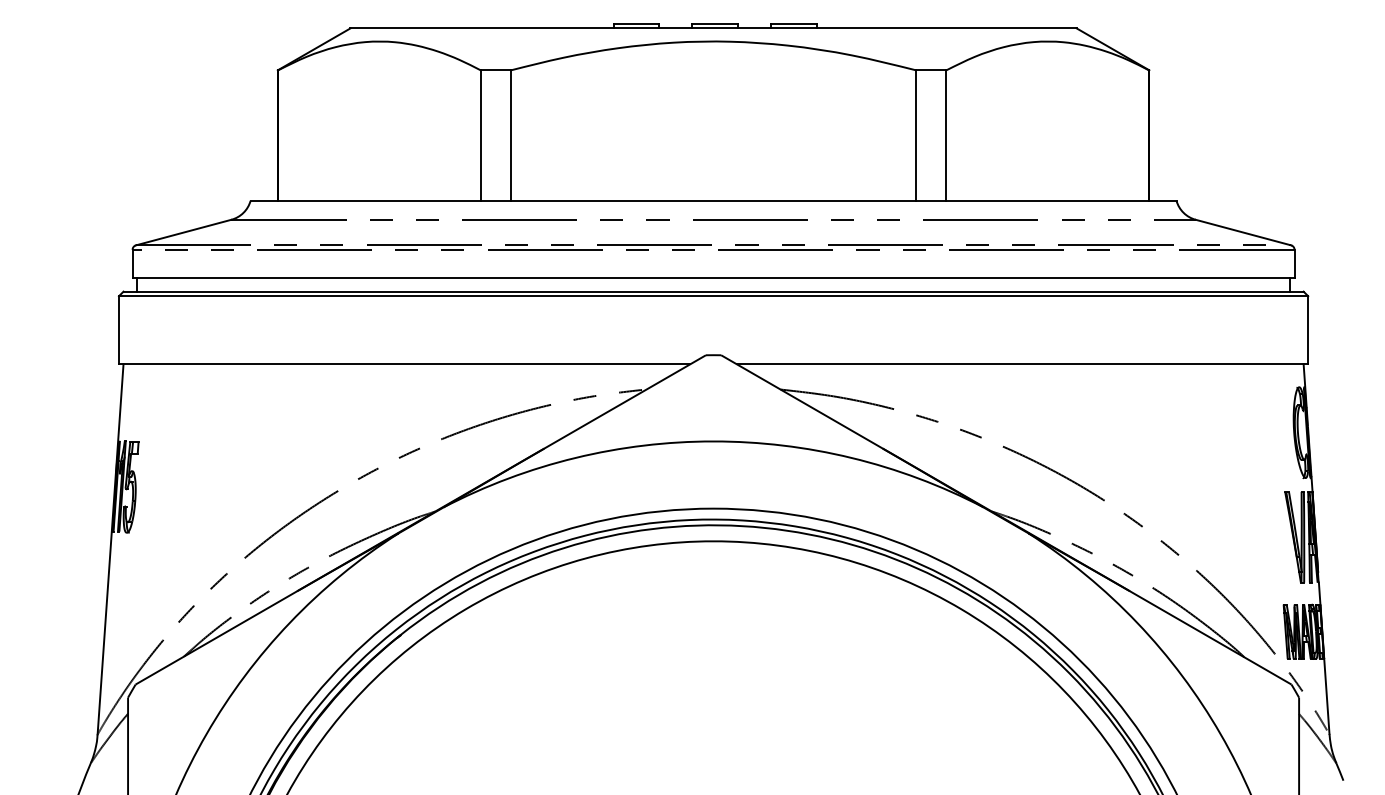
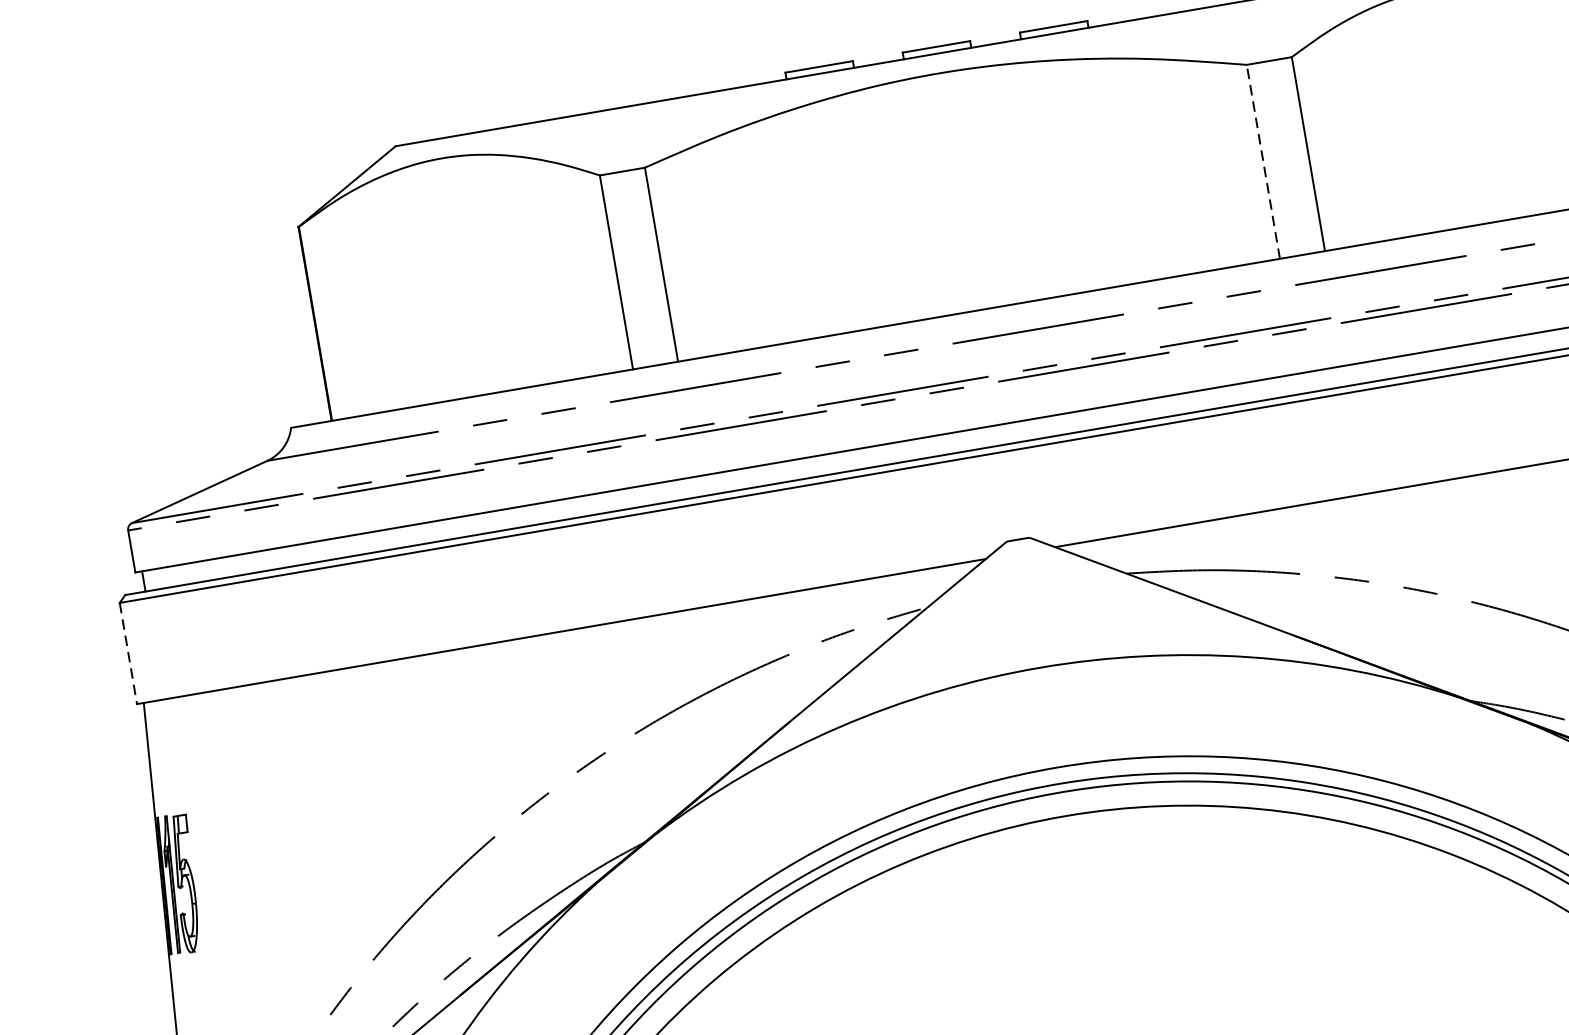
line: (916, 135) -> (1263, 161), solid -> dashed
line: (118, 330) -> (127, 654), solid -> dashed

